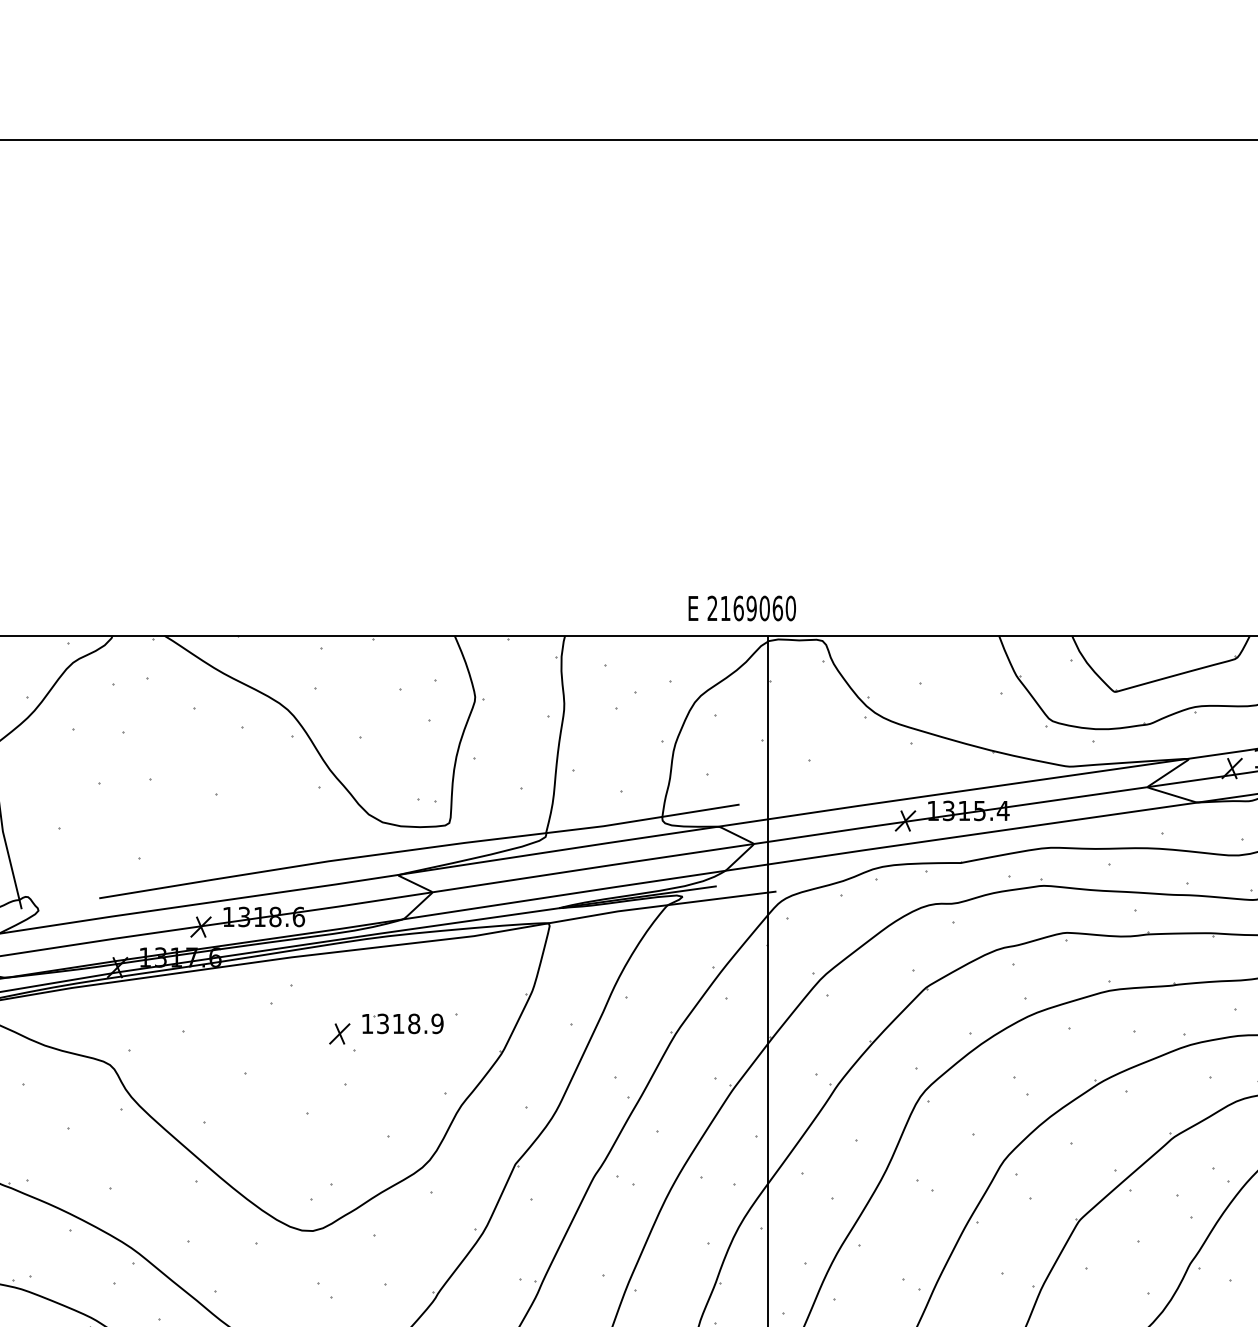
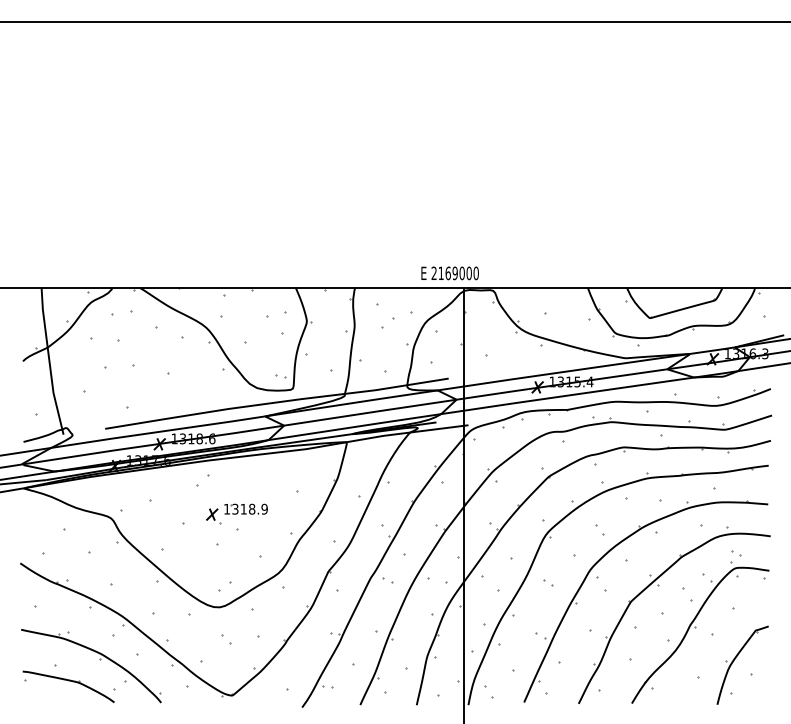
text: (776, 606) -> (468, 272), 2169060 -> 2169000
part: (385, 1031) -> (236, 513), moved

